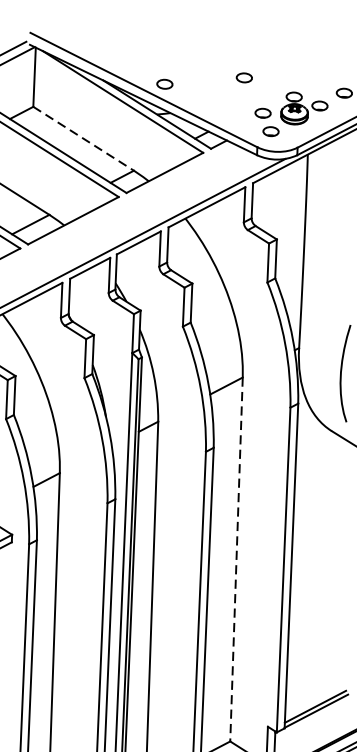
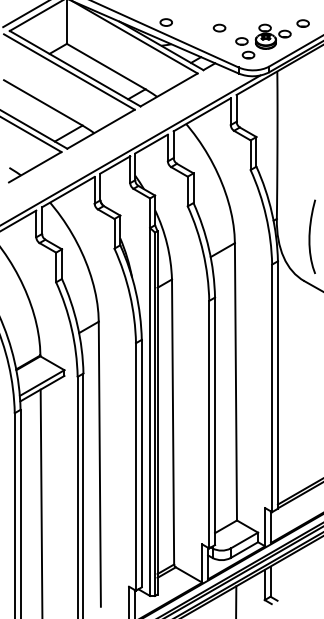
part: (244, 77) -> (219, 27), moved
line: (84, 138) -> (106, 66), dashed -> solid
line: (235, 559) -> (235, 381), dashed -> solid

